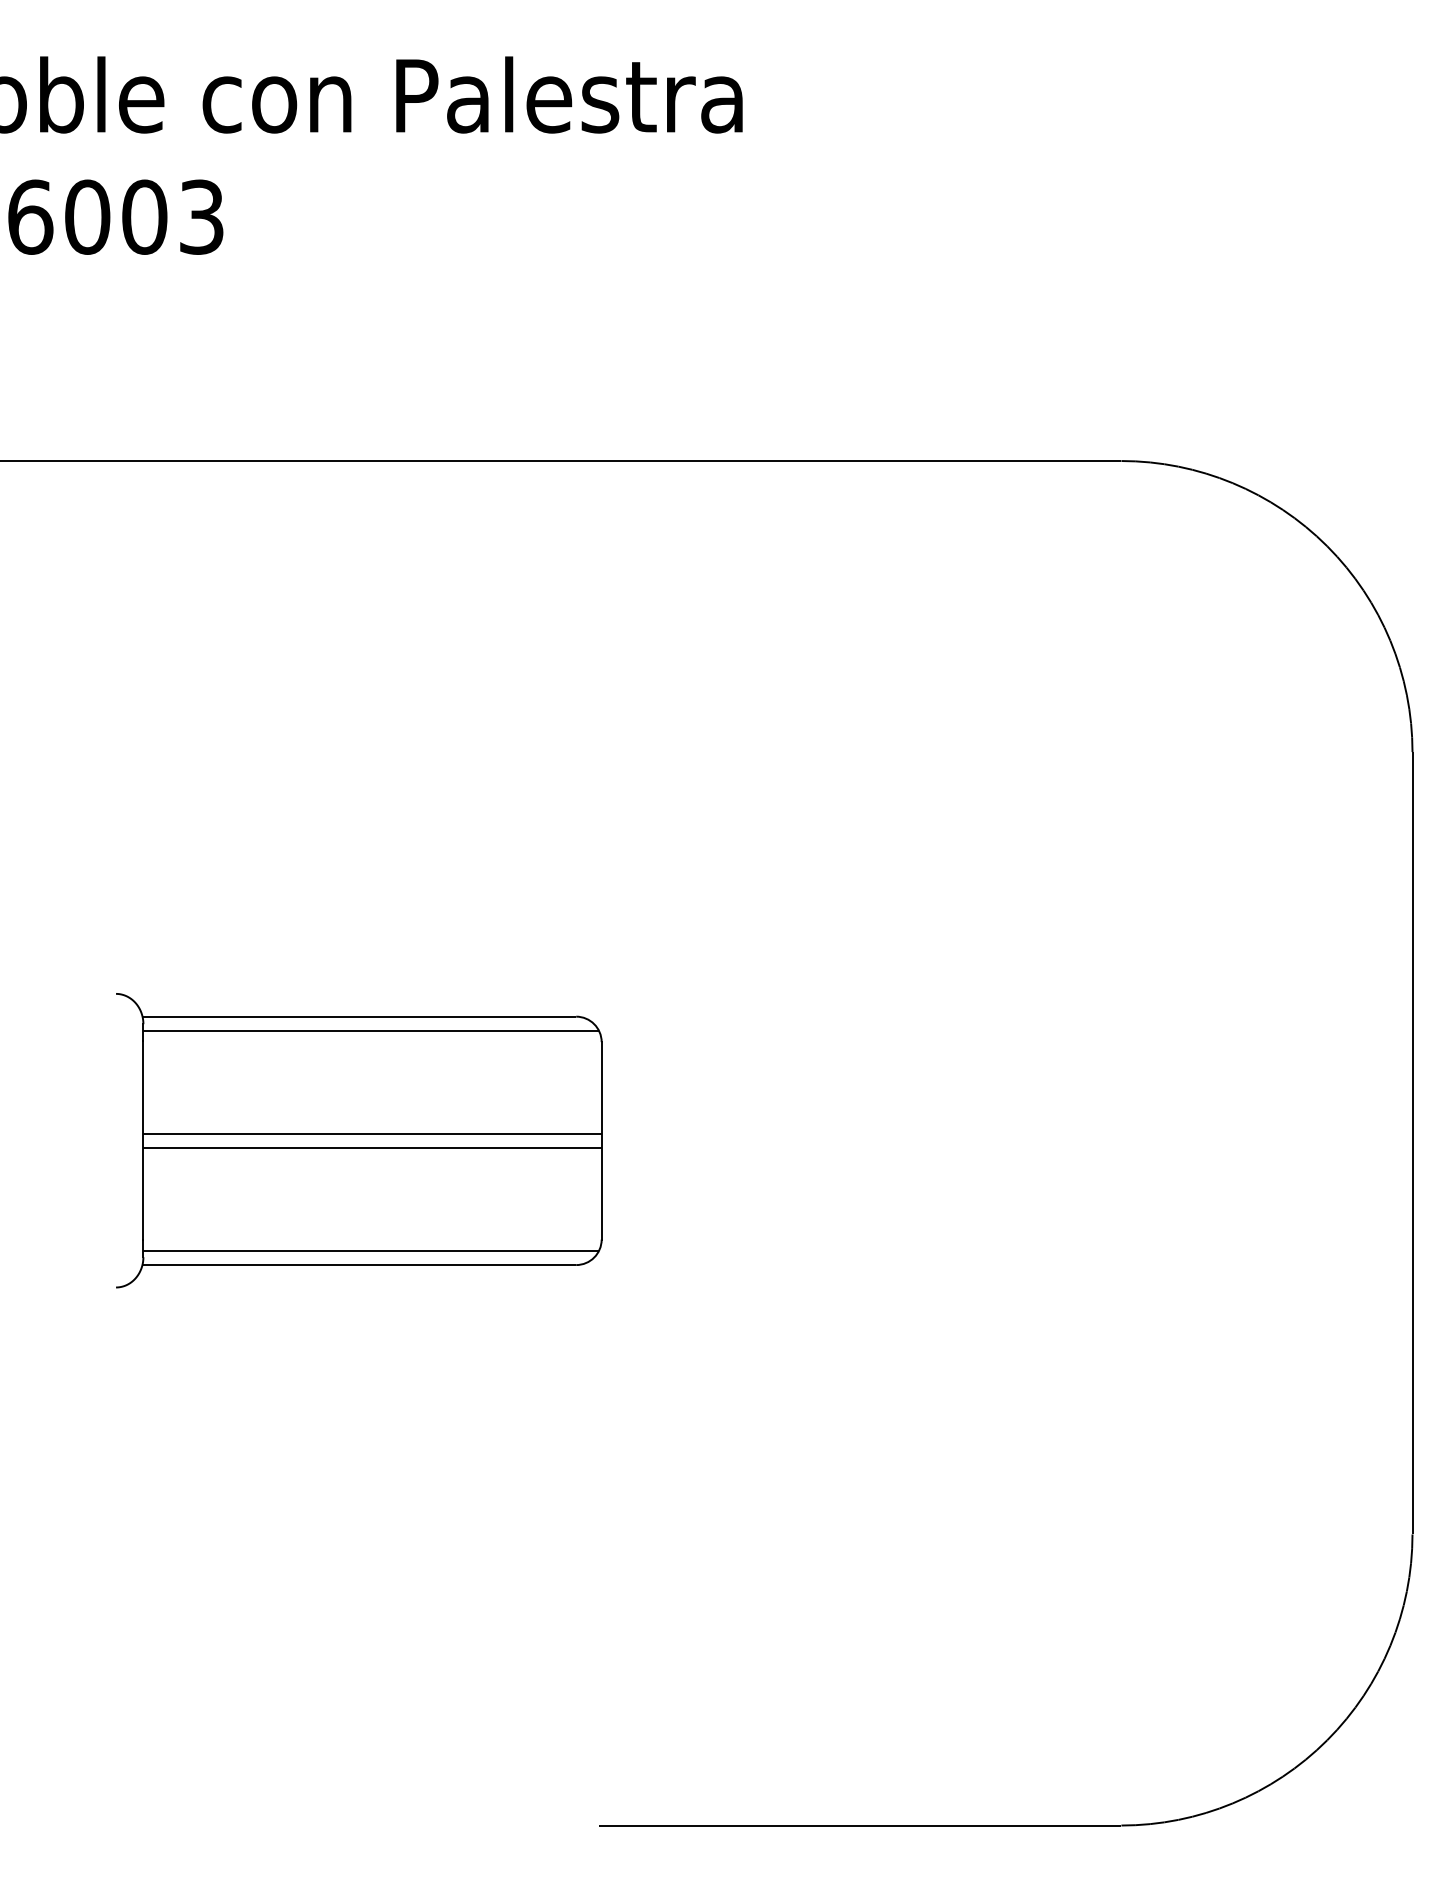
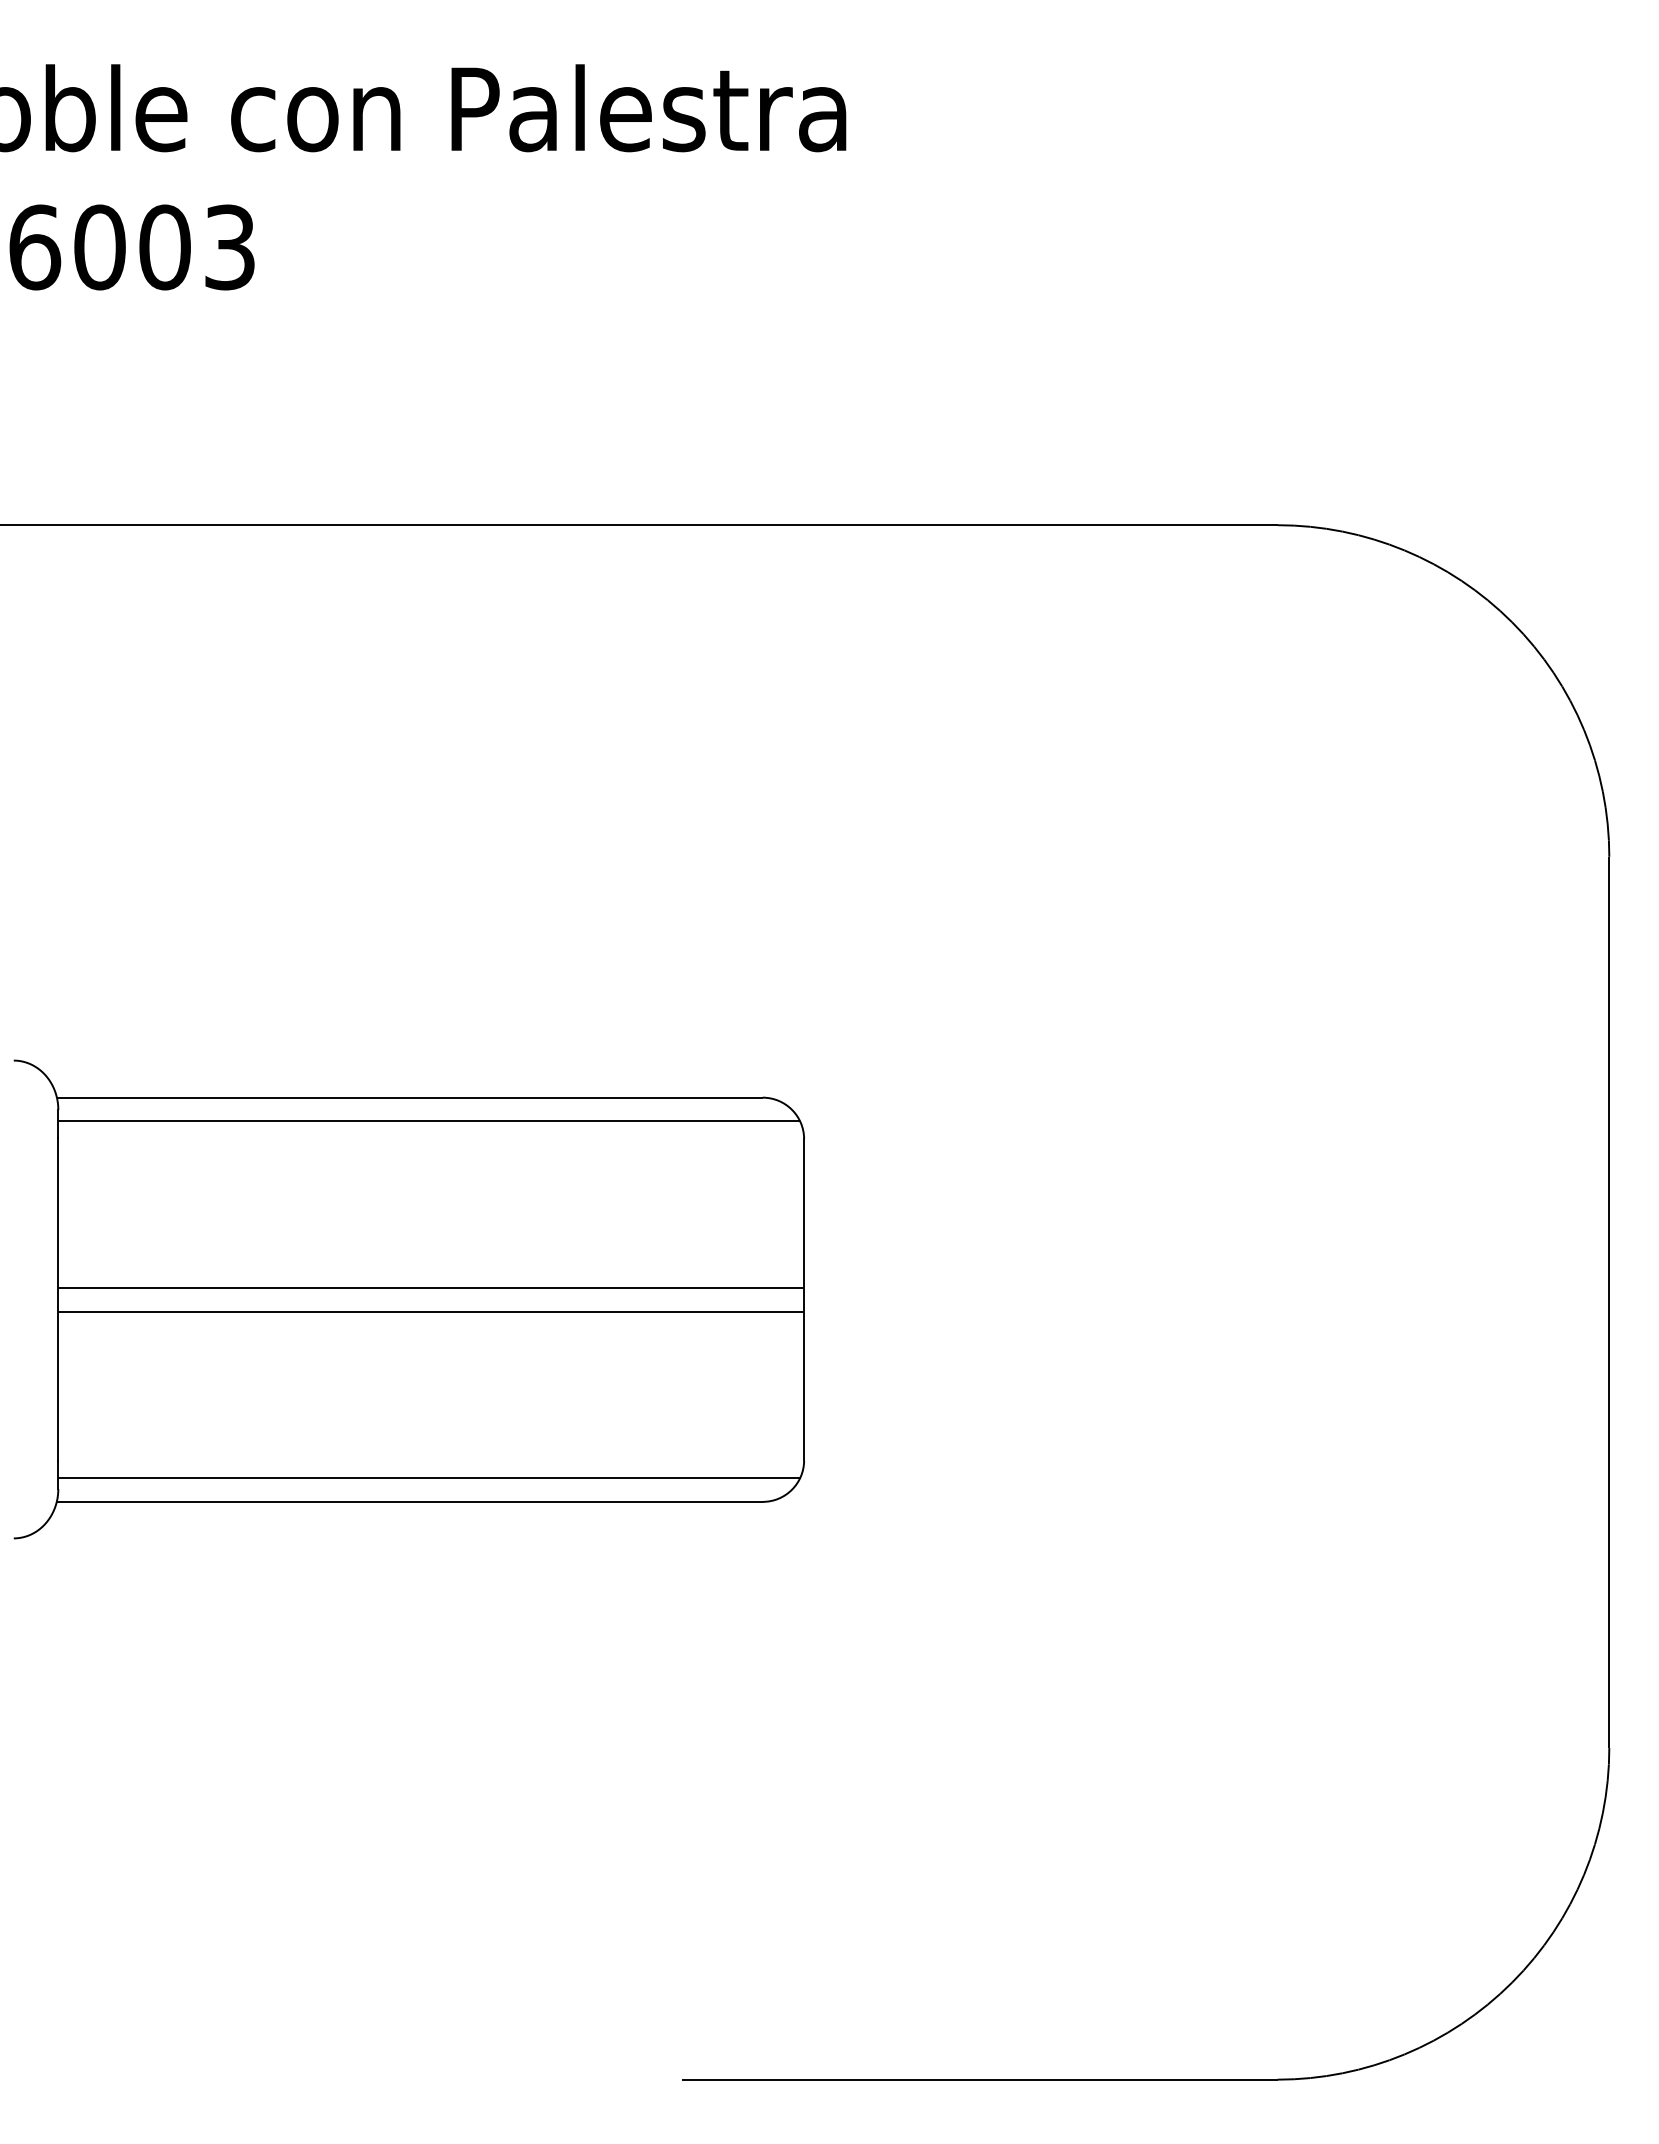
part: (358, 1140) -> (408, 1299), size x1.43

